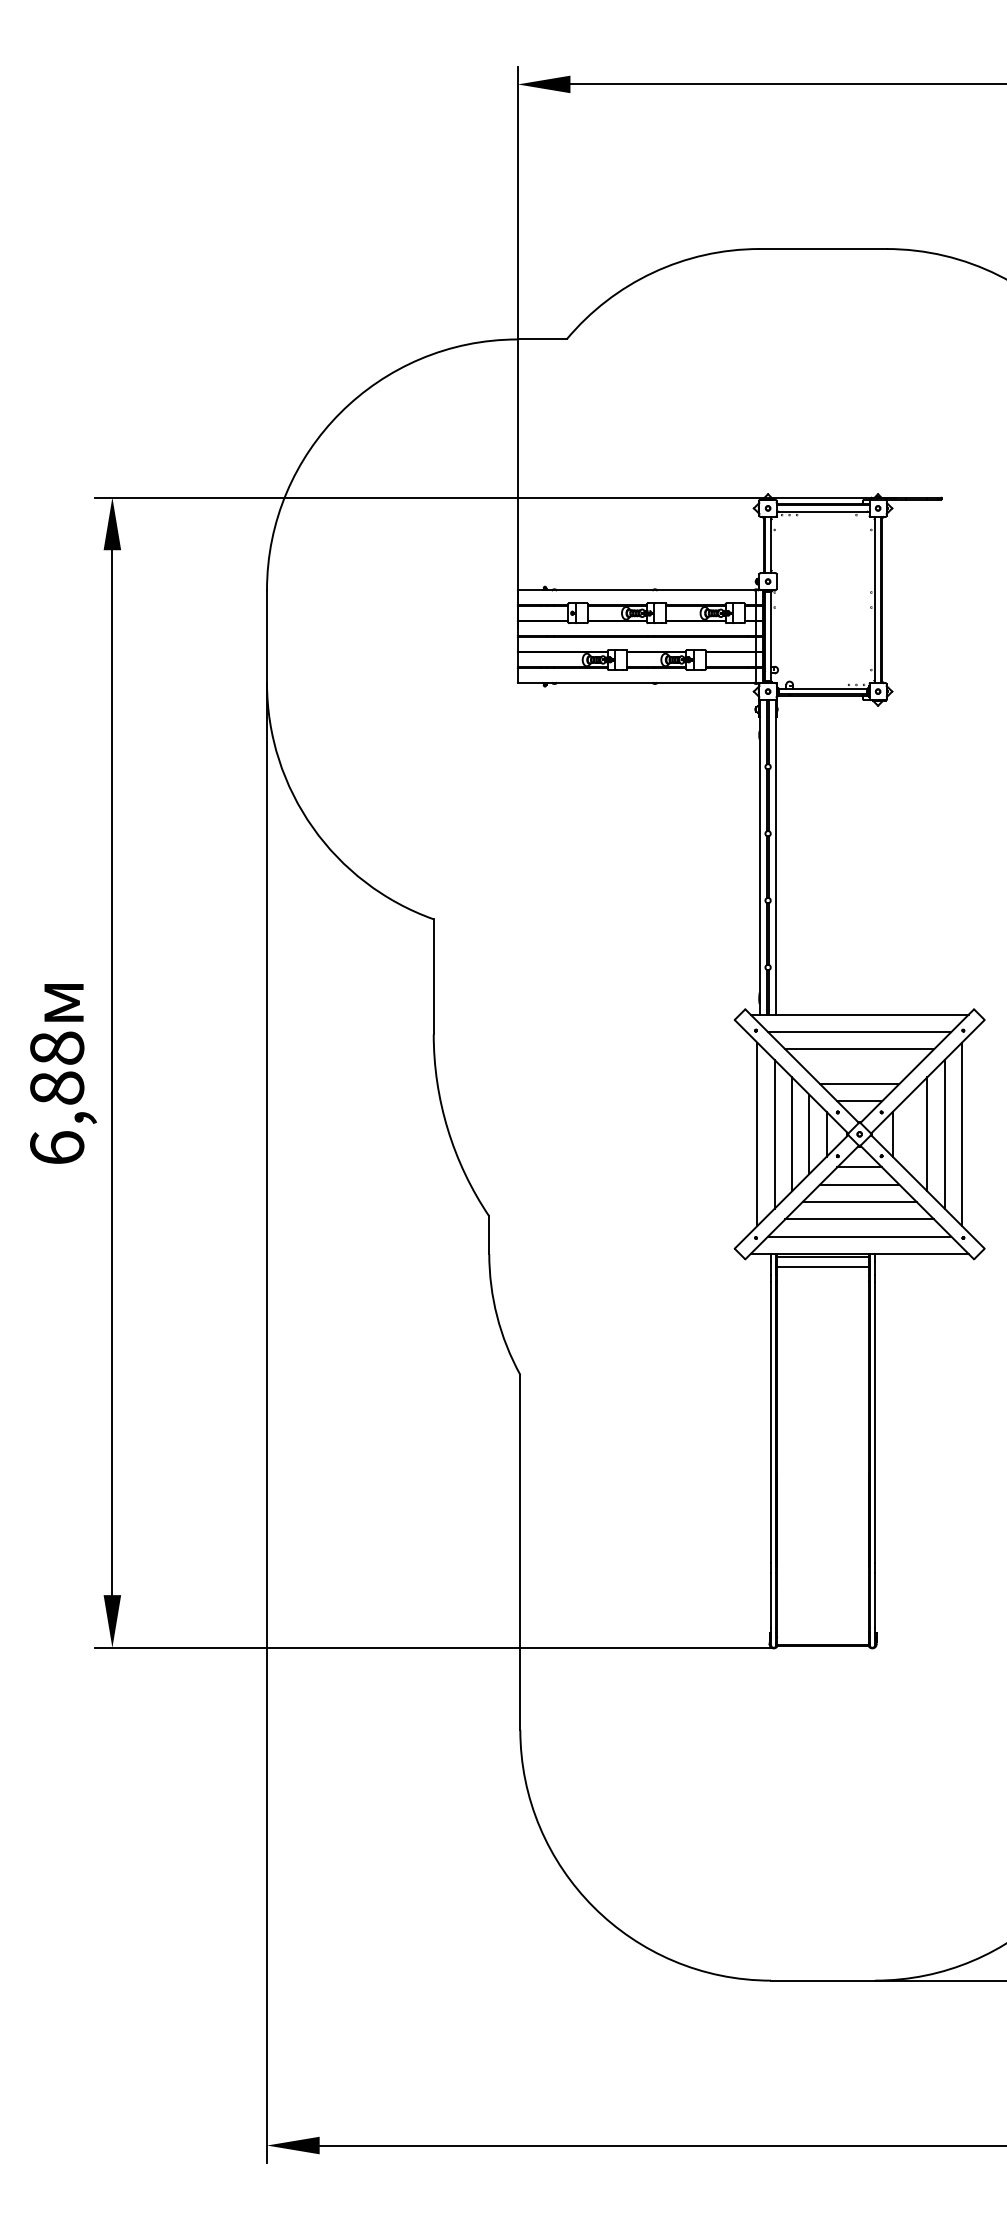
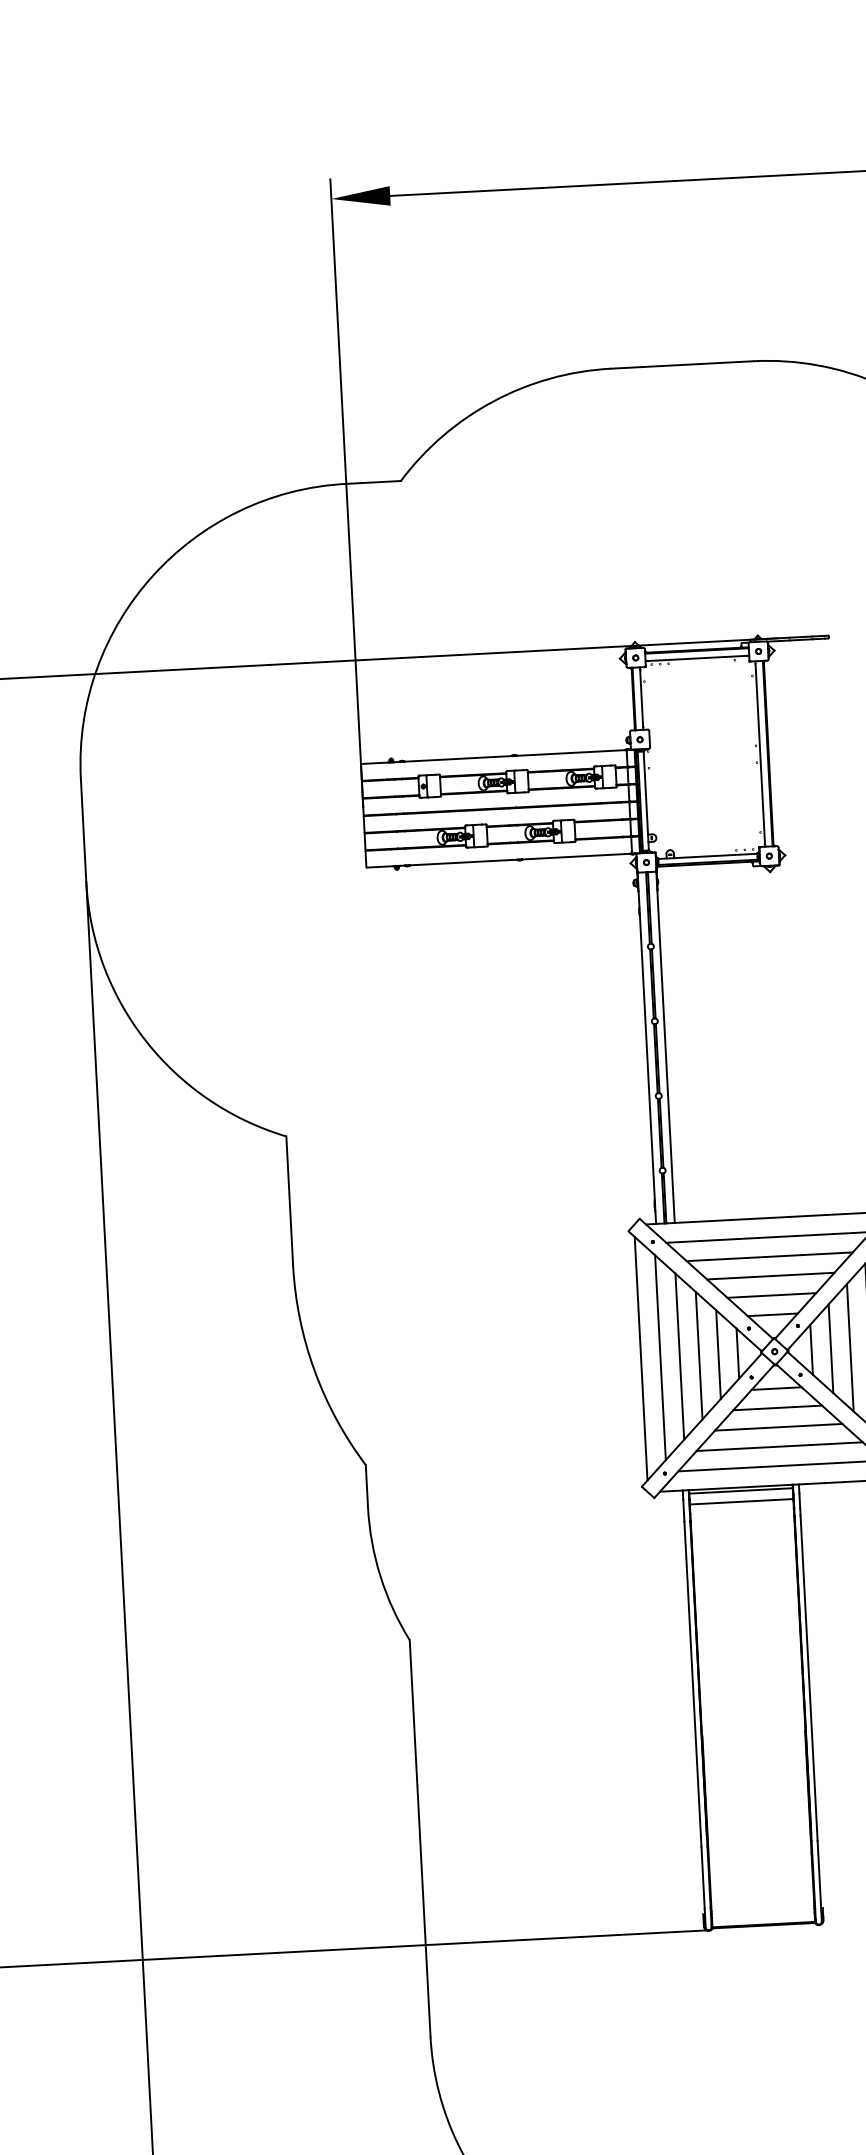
line: (859, 1066) -> (770, 1275), added
line: (740, 1134) -> (641, 1358), added
line: (910, 1134) -> (831, 1348), added

